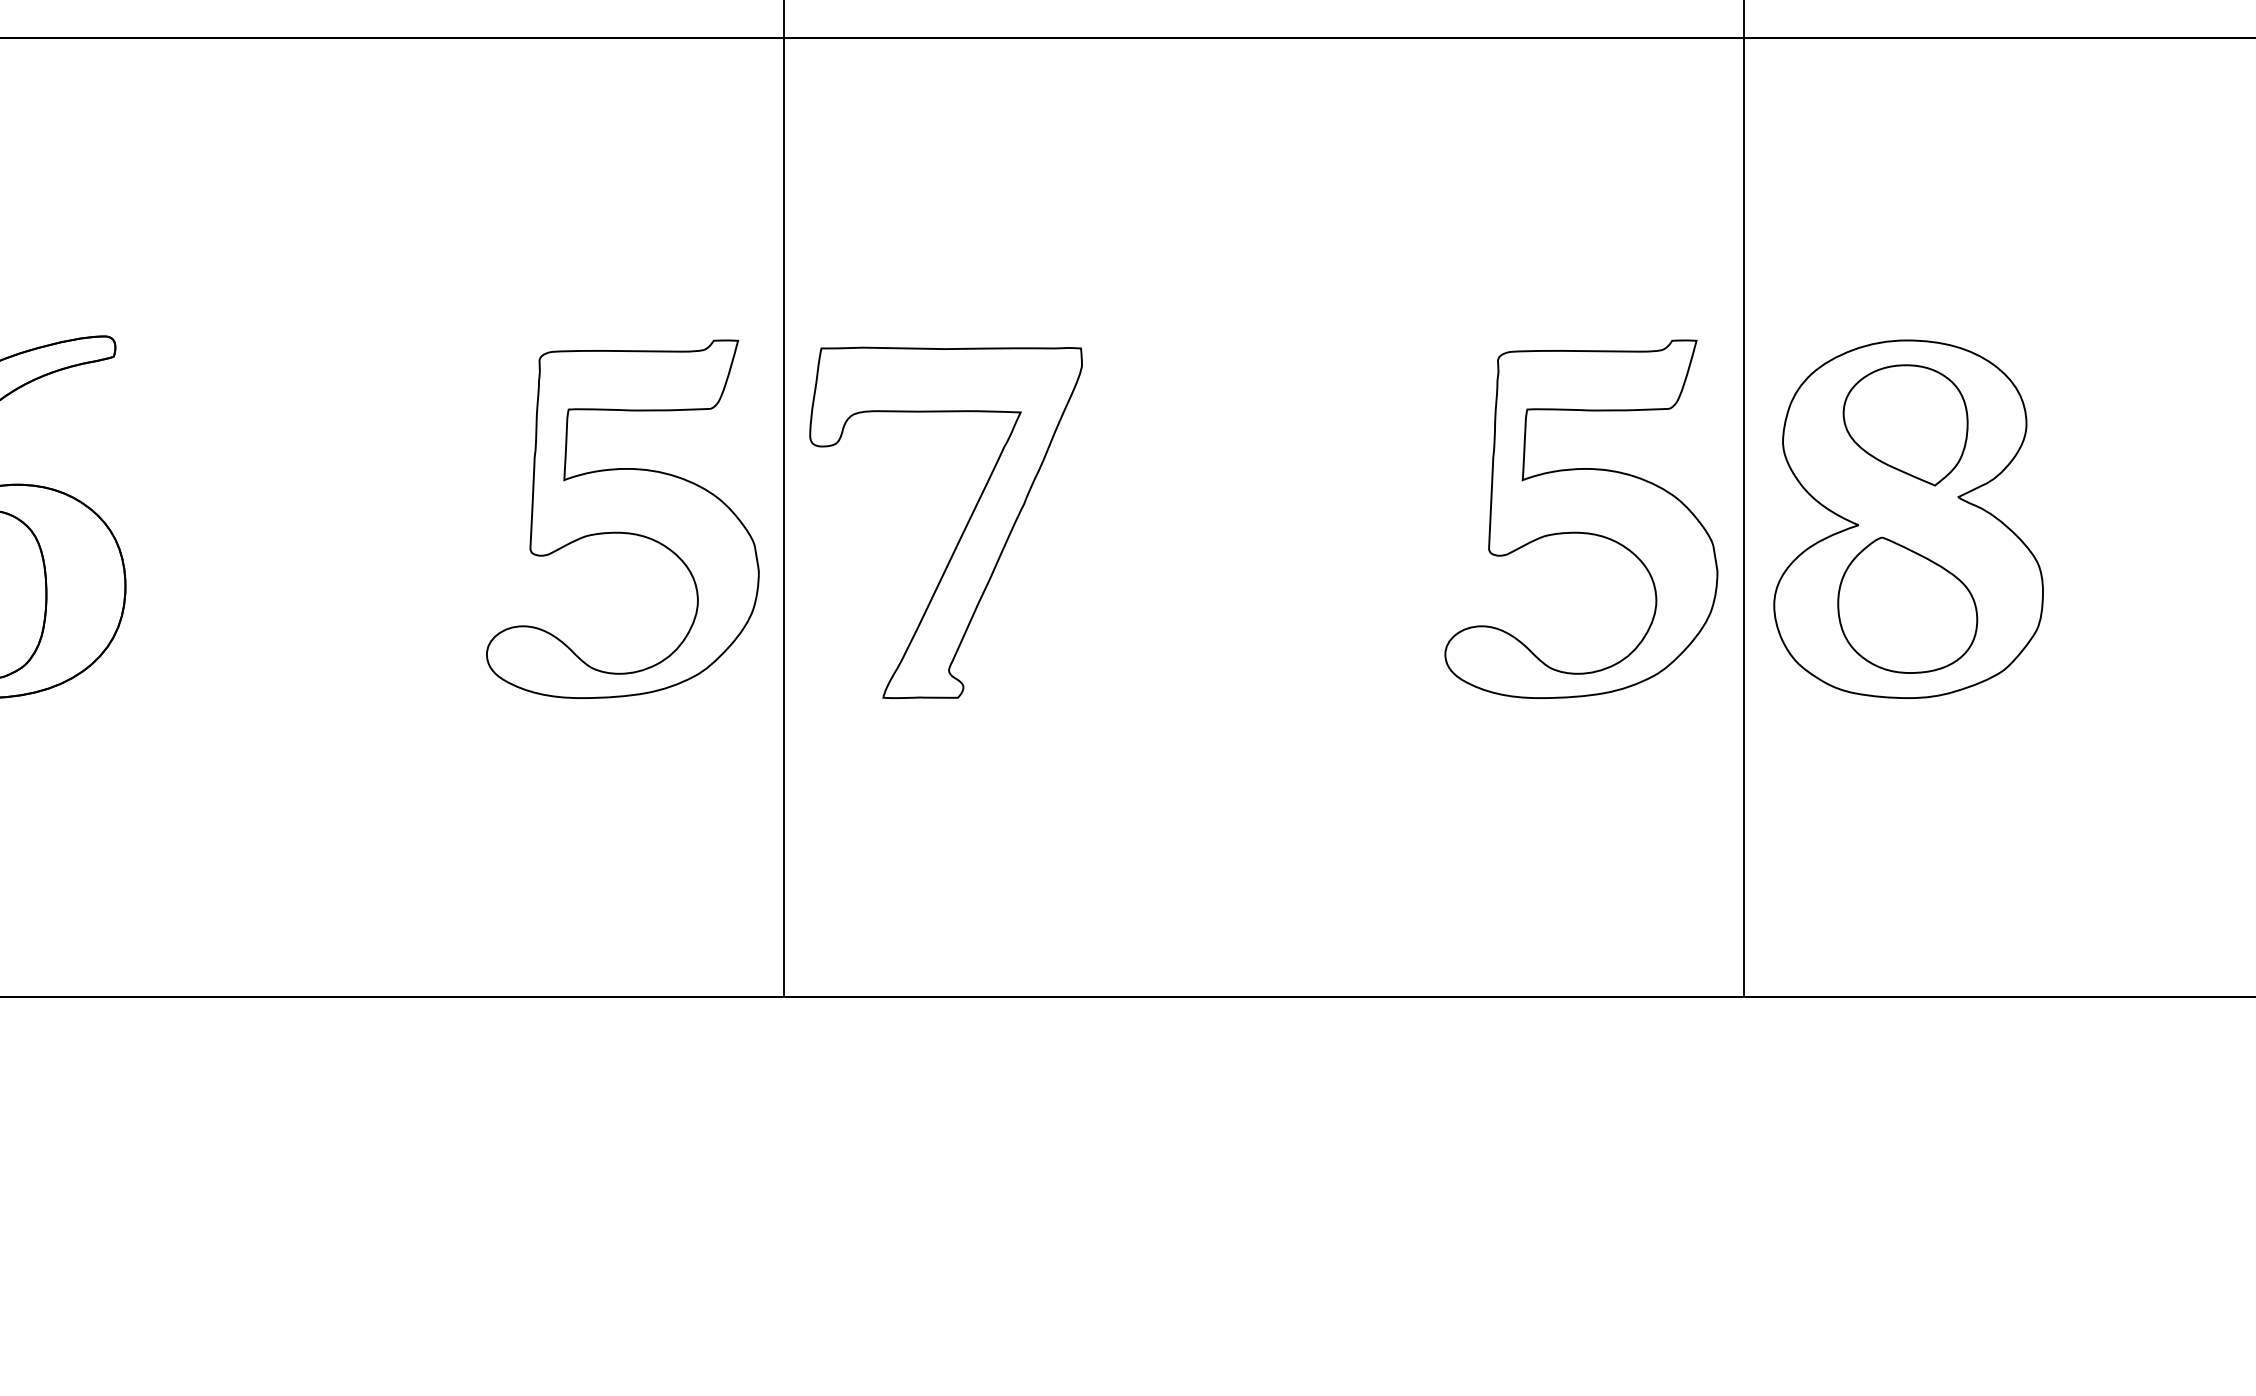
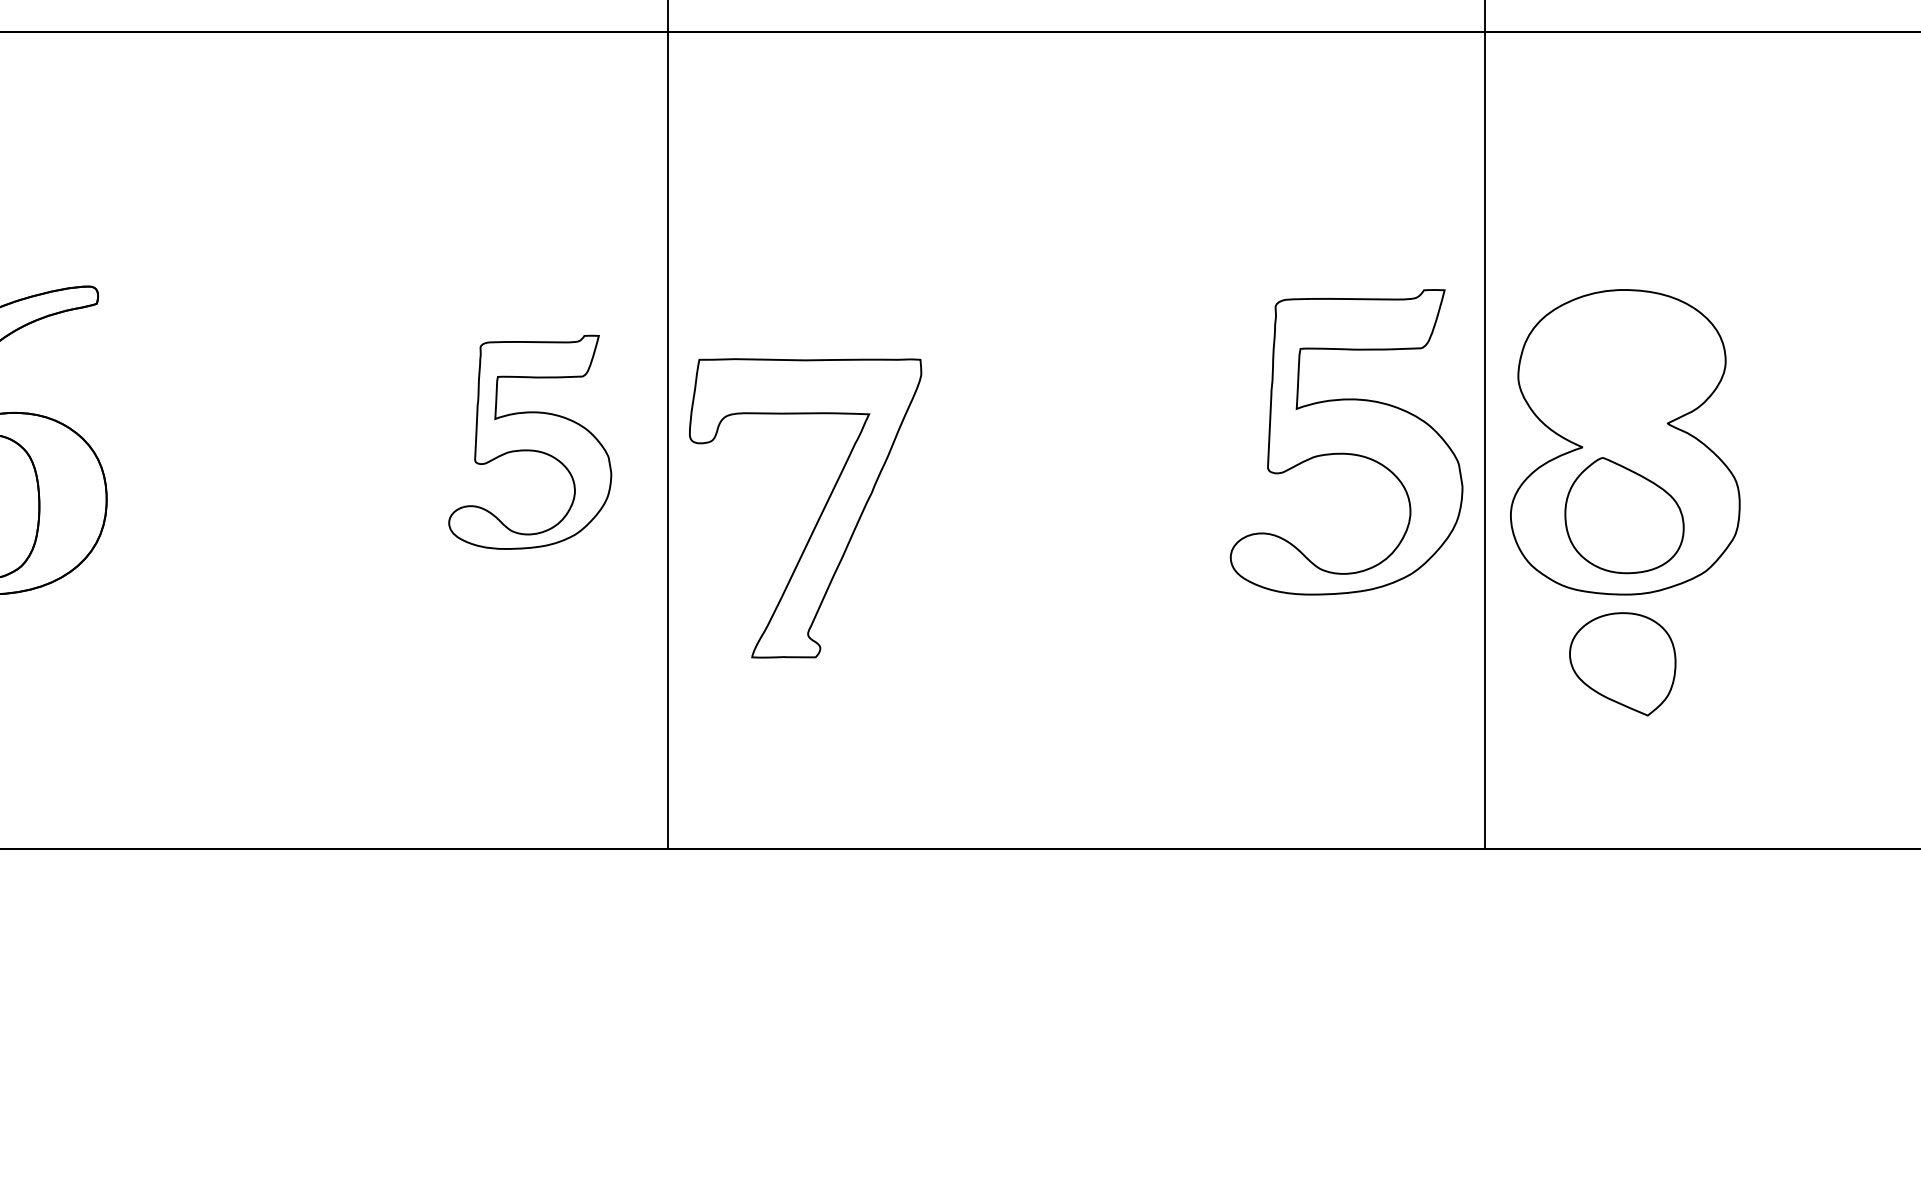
part: (1905, 425) -> (1622, 664), moved
part: (621, 519) -> (529, 442), size x0.7
part: (962, 531) -> (819, 515), moved

